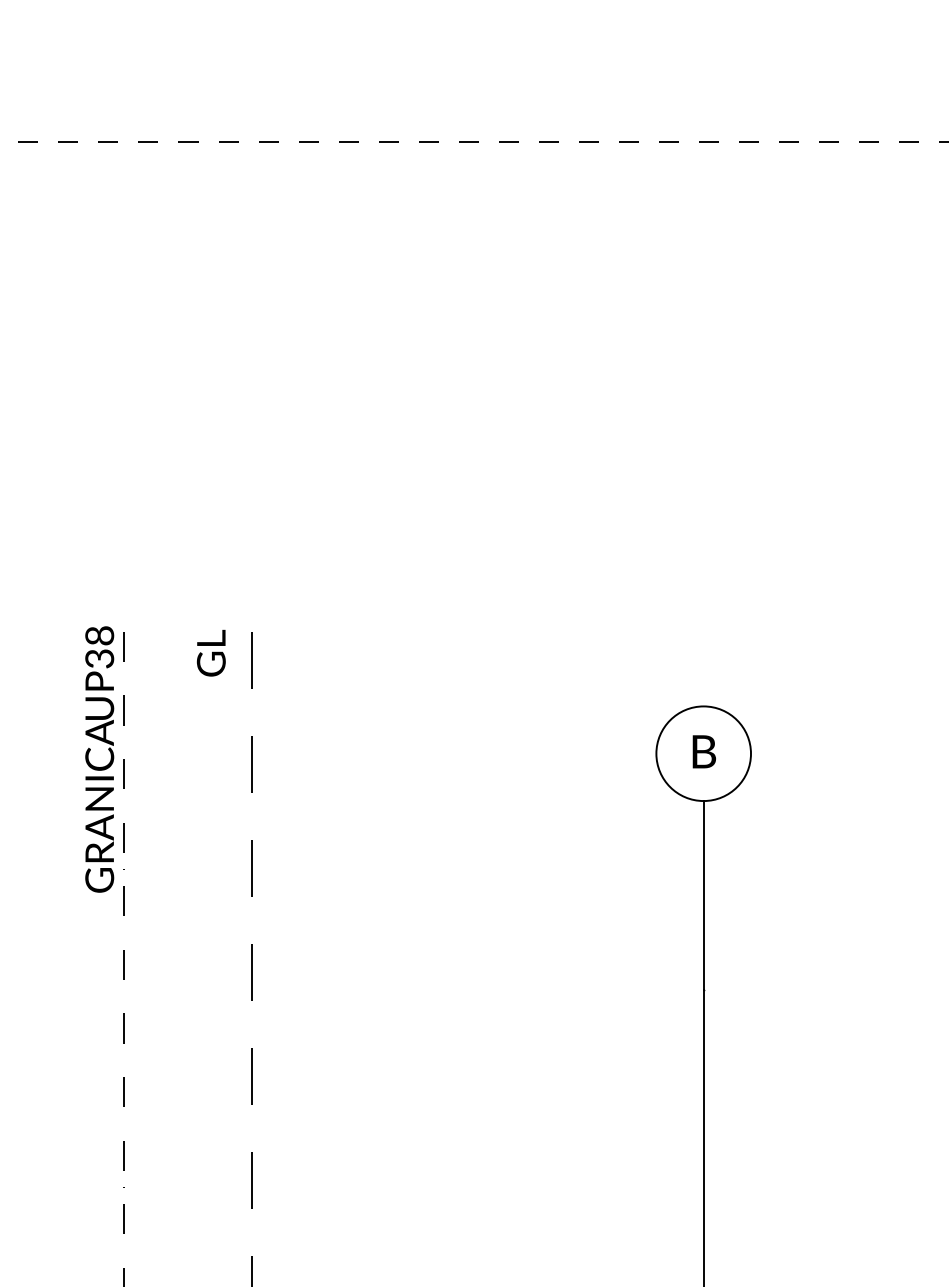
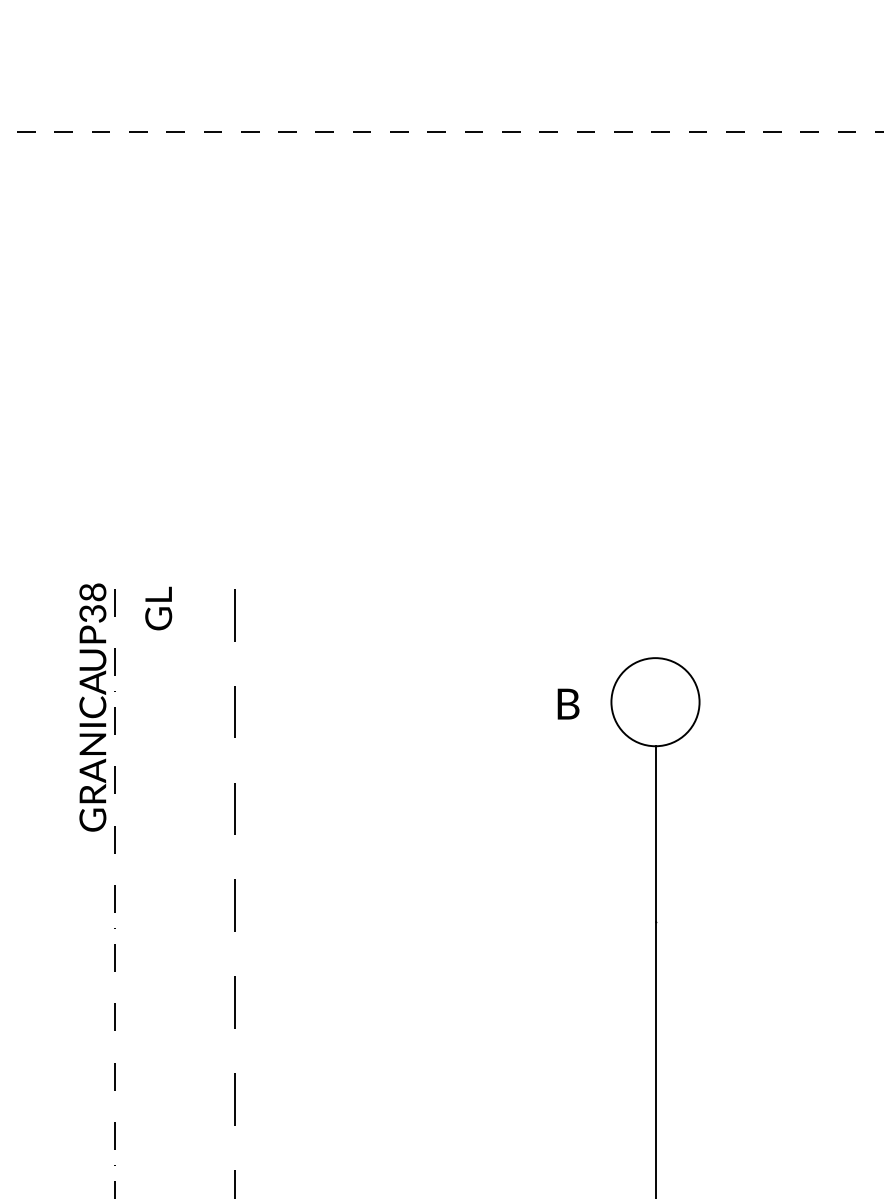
text: (211, 652) -> (158, 607), moved
text: (703, 751) -> (567, 703), moved

